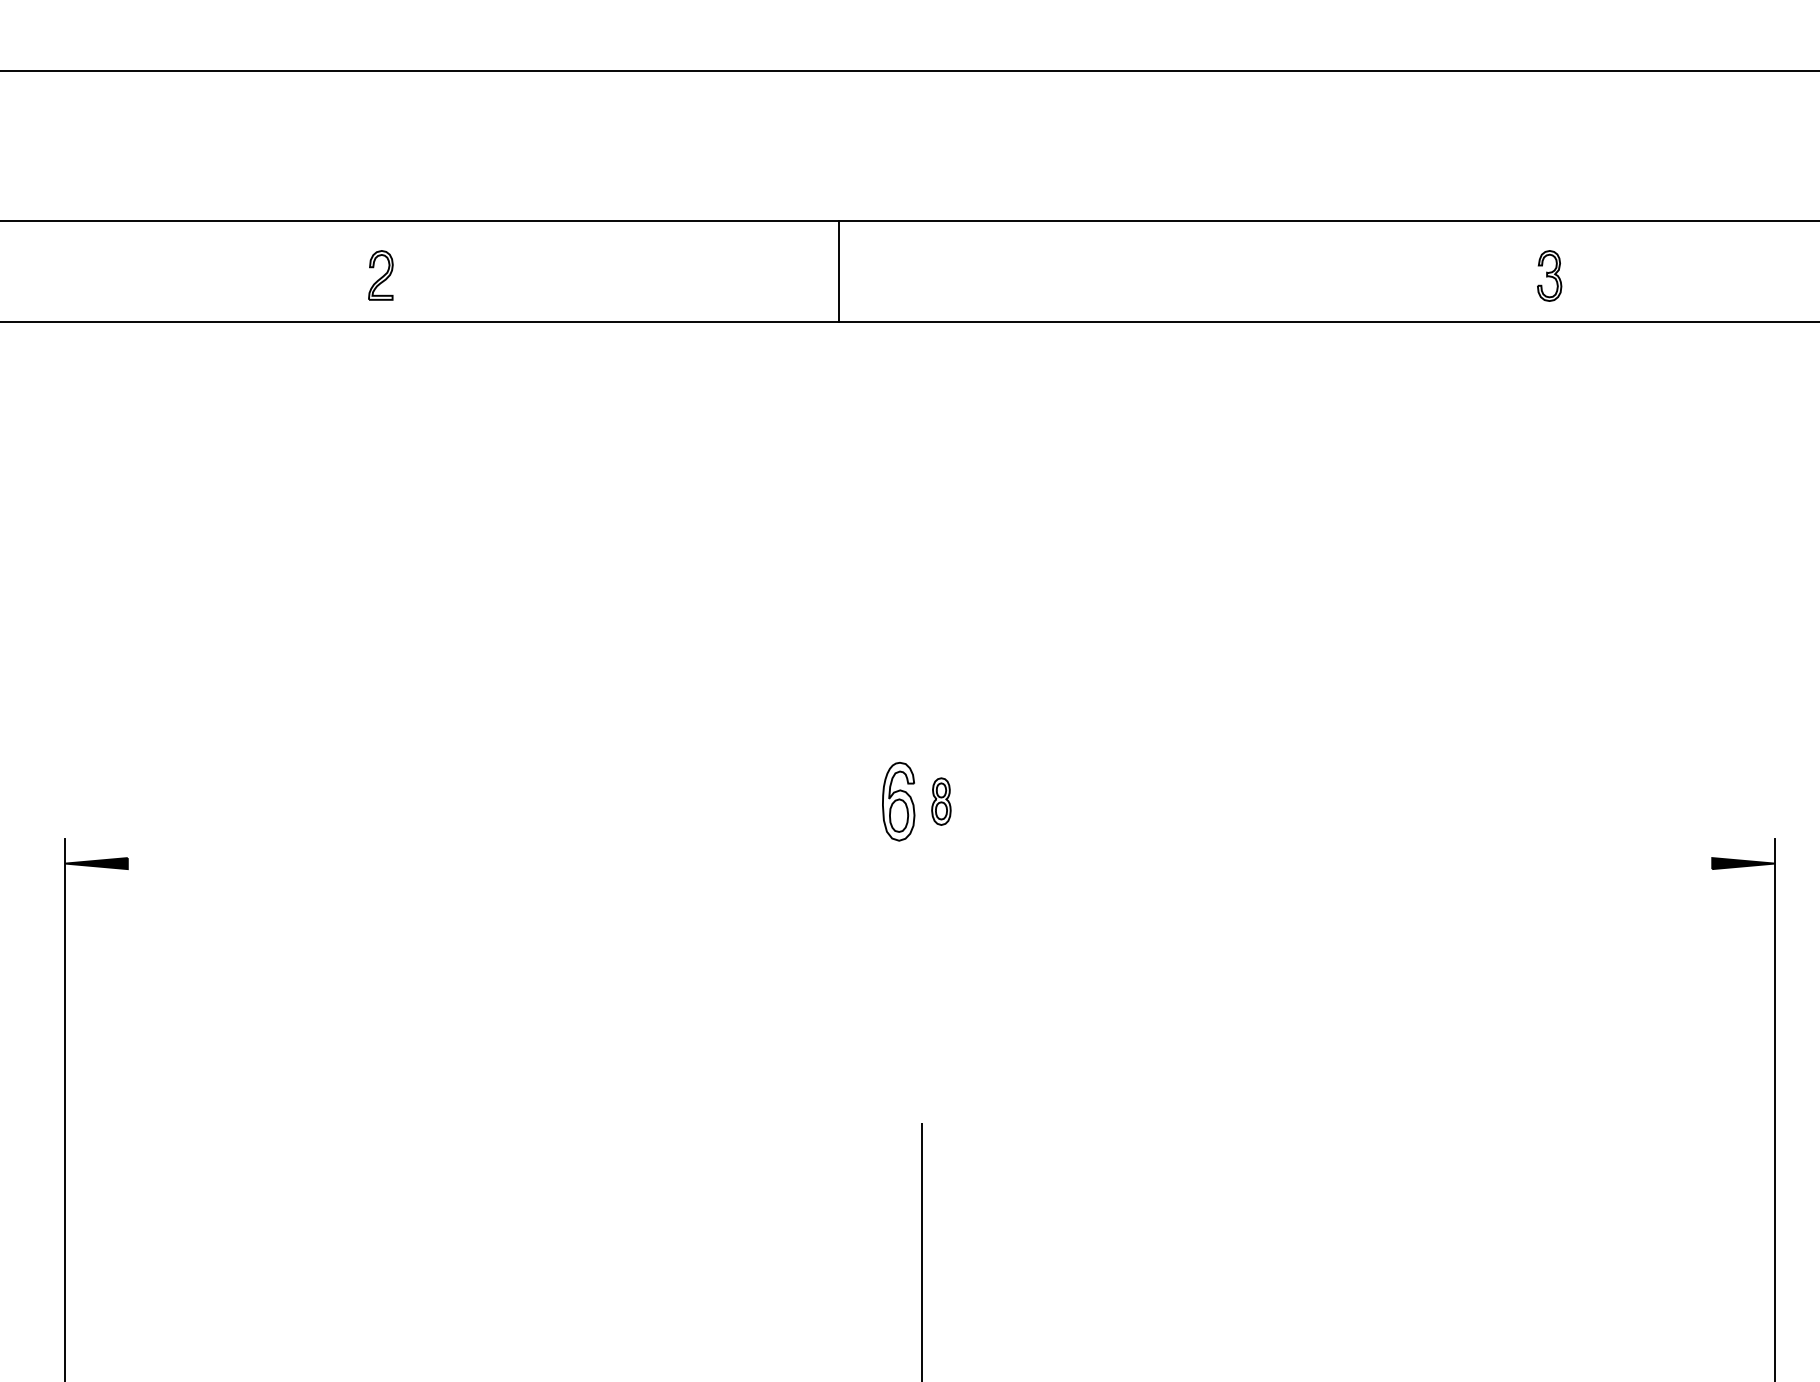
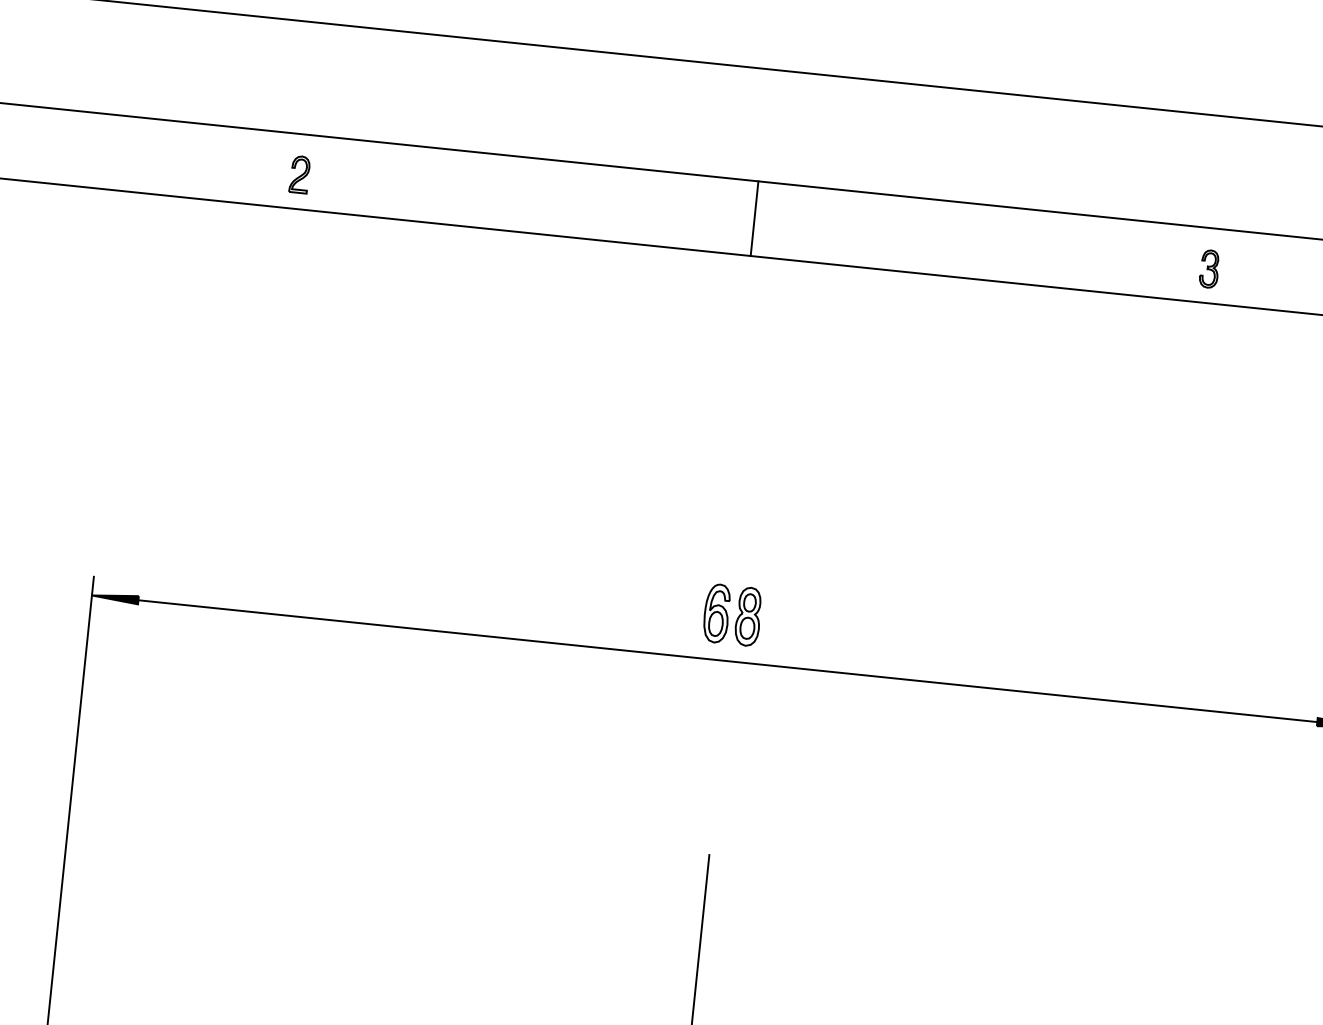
line: (838, 271) -> (754, 218), moved
part: (380, 275) -> (299, 174), moved
part: (1549, 275) -> (1209, 268), moved
part: (941, 801) -> (748, 616), size x1.67
line: (919, 863) -> (727, 661), added

